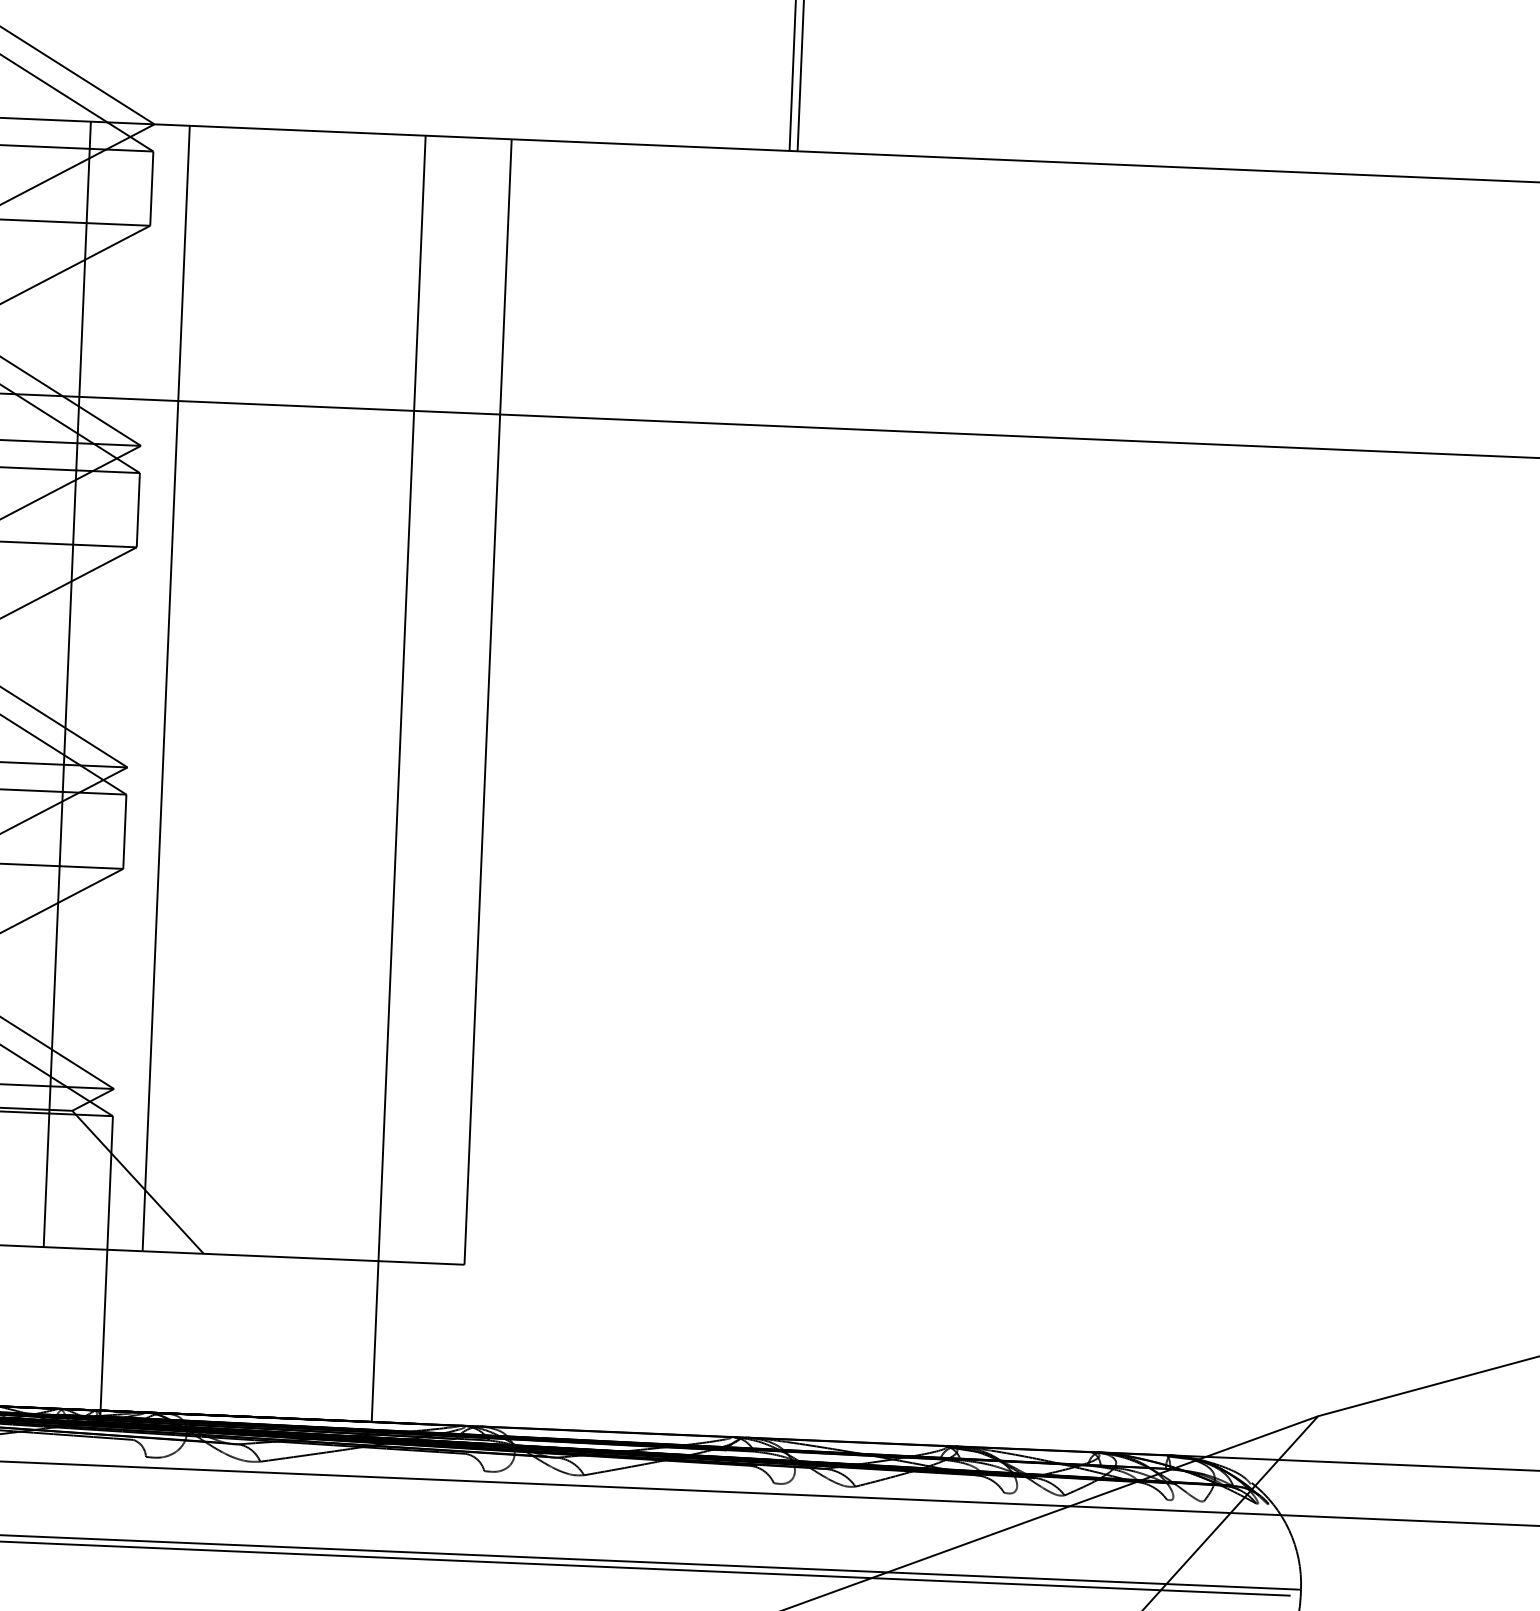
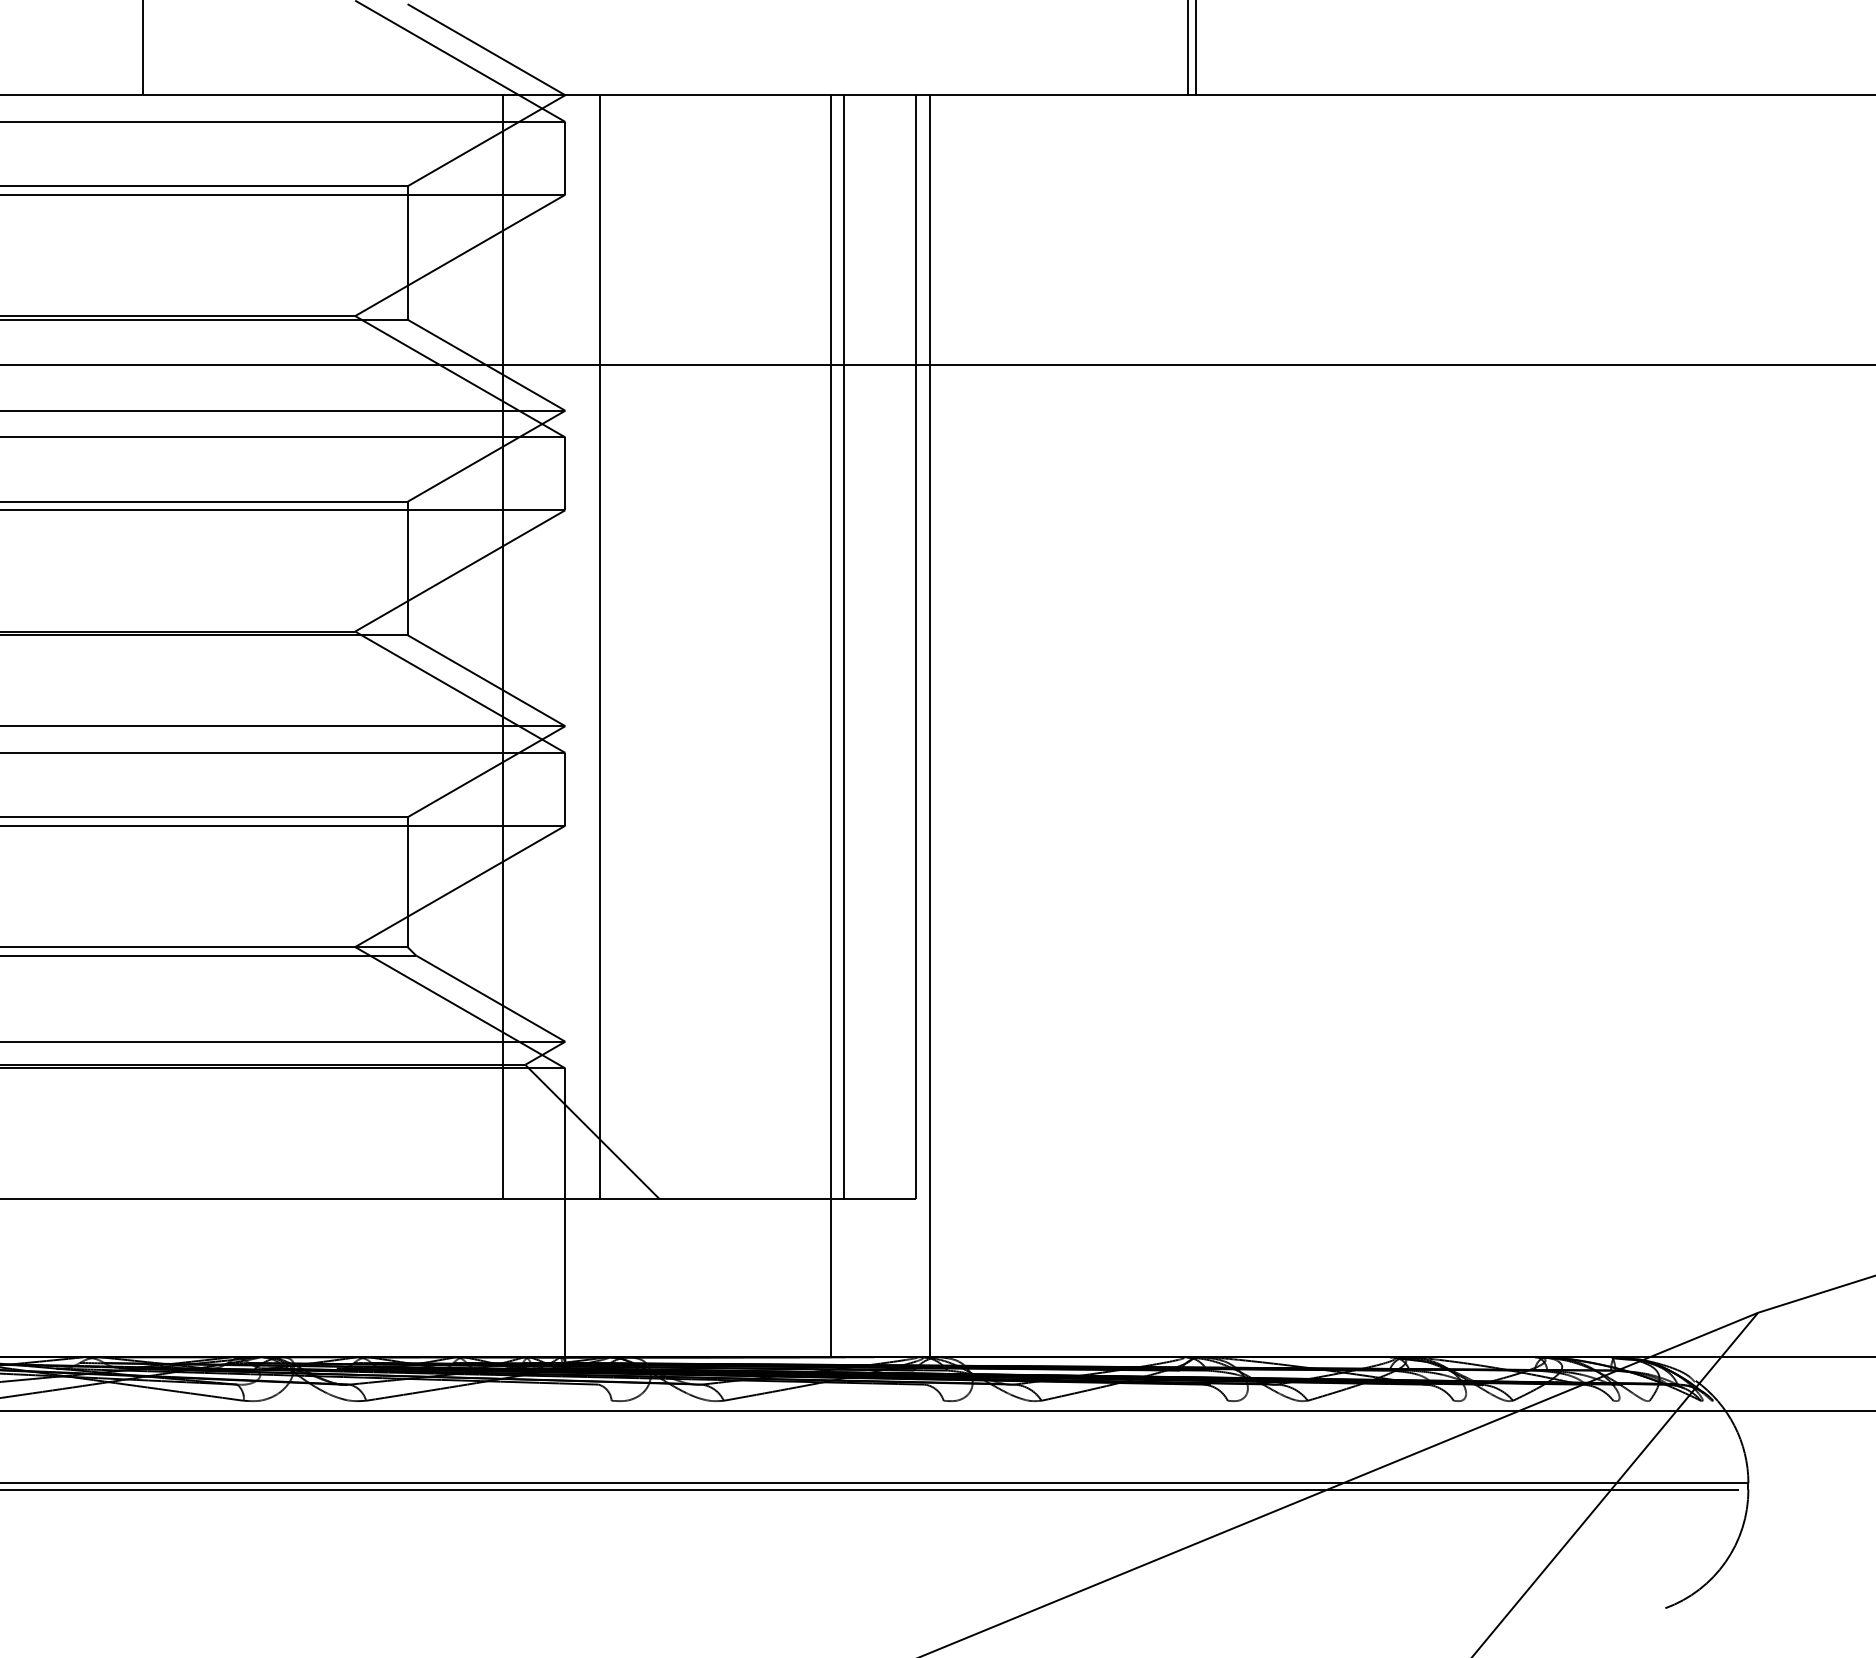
line: (415, 699) -> (844, 647), added
line: (498, 783) -> (929, 726), added

